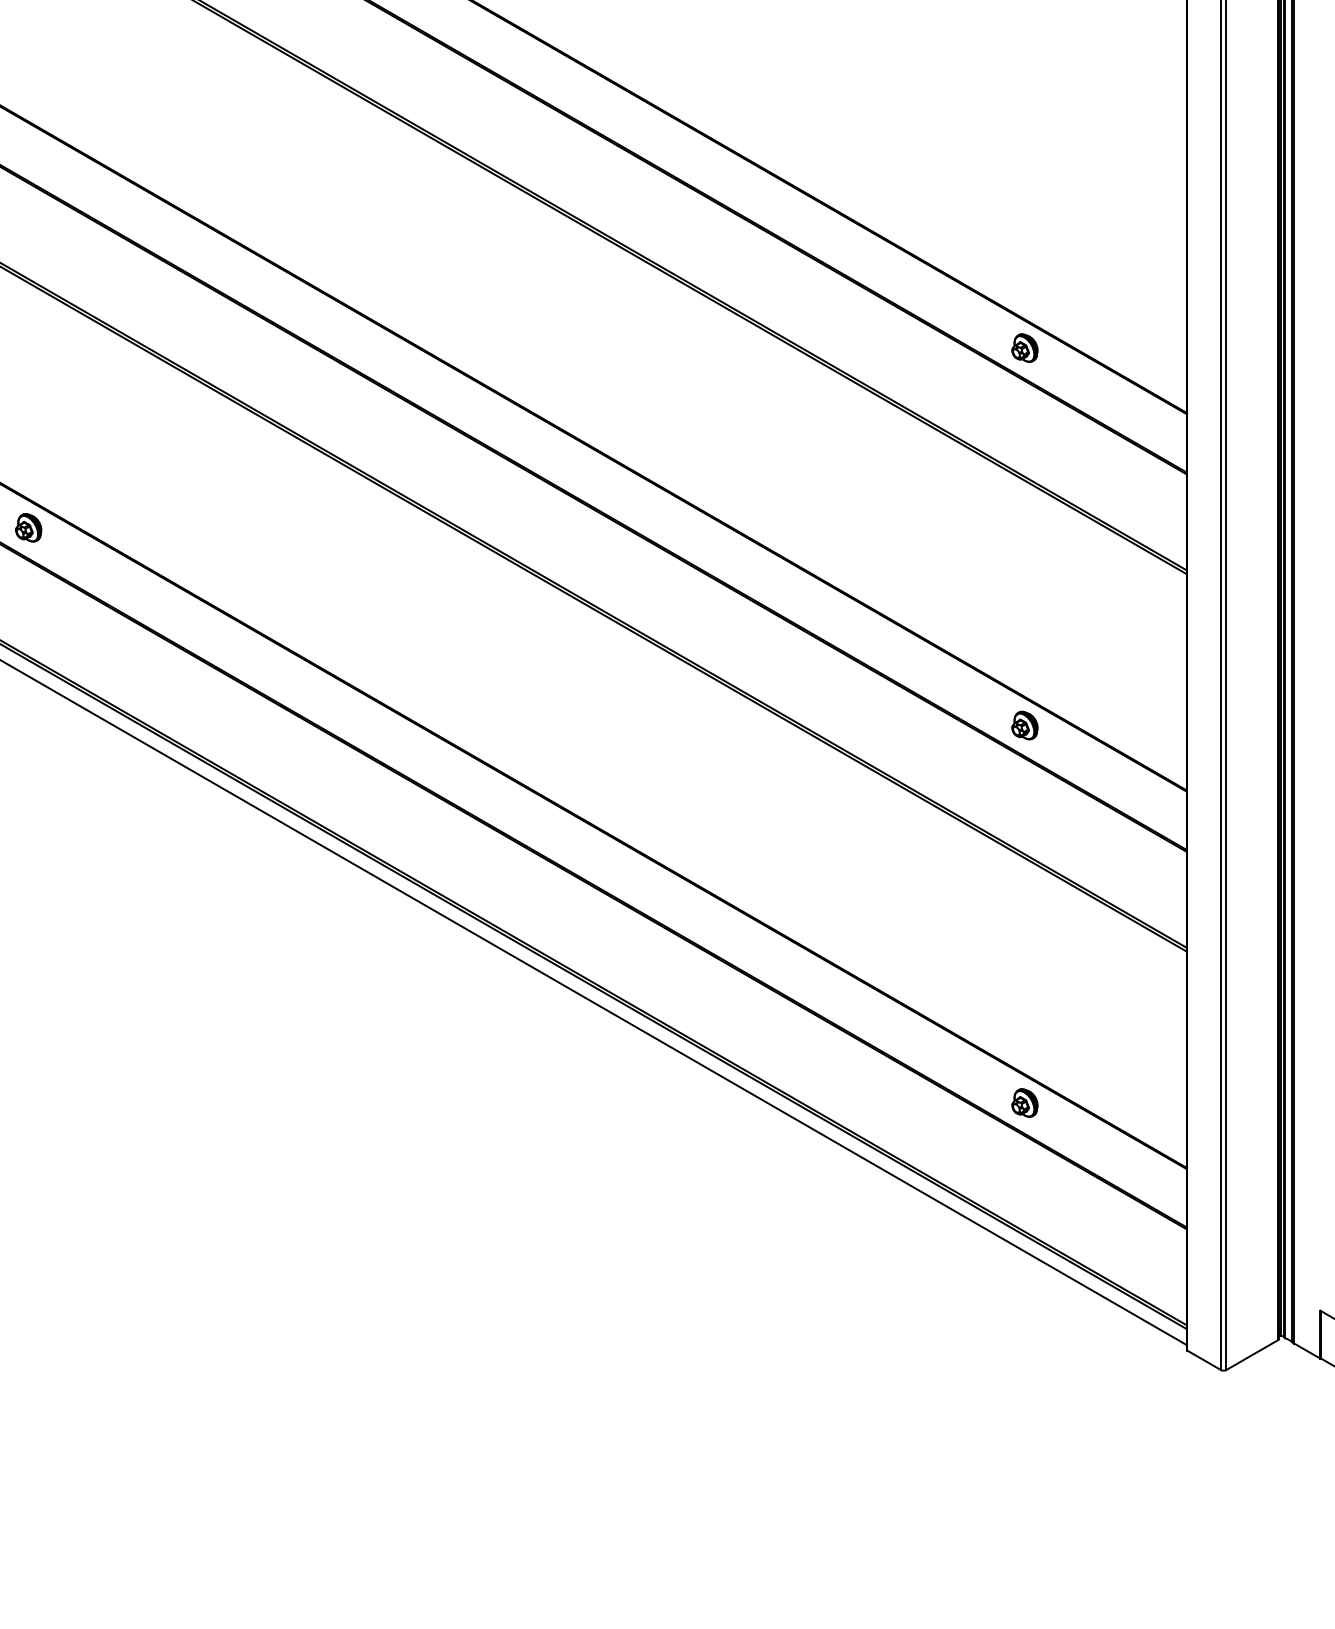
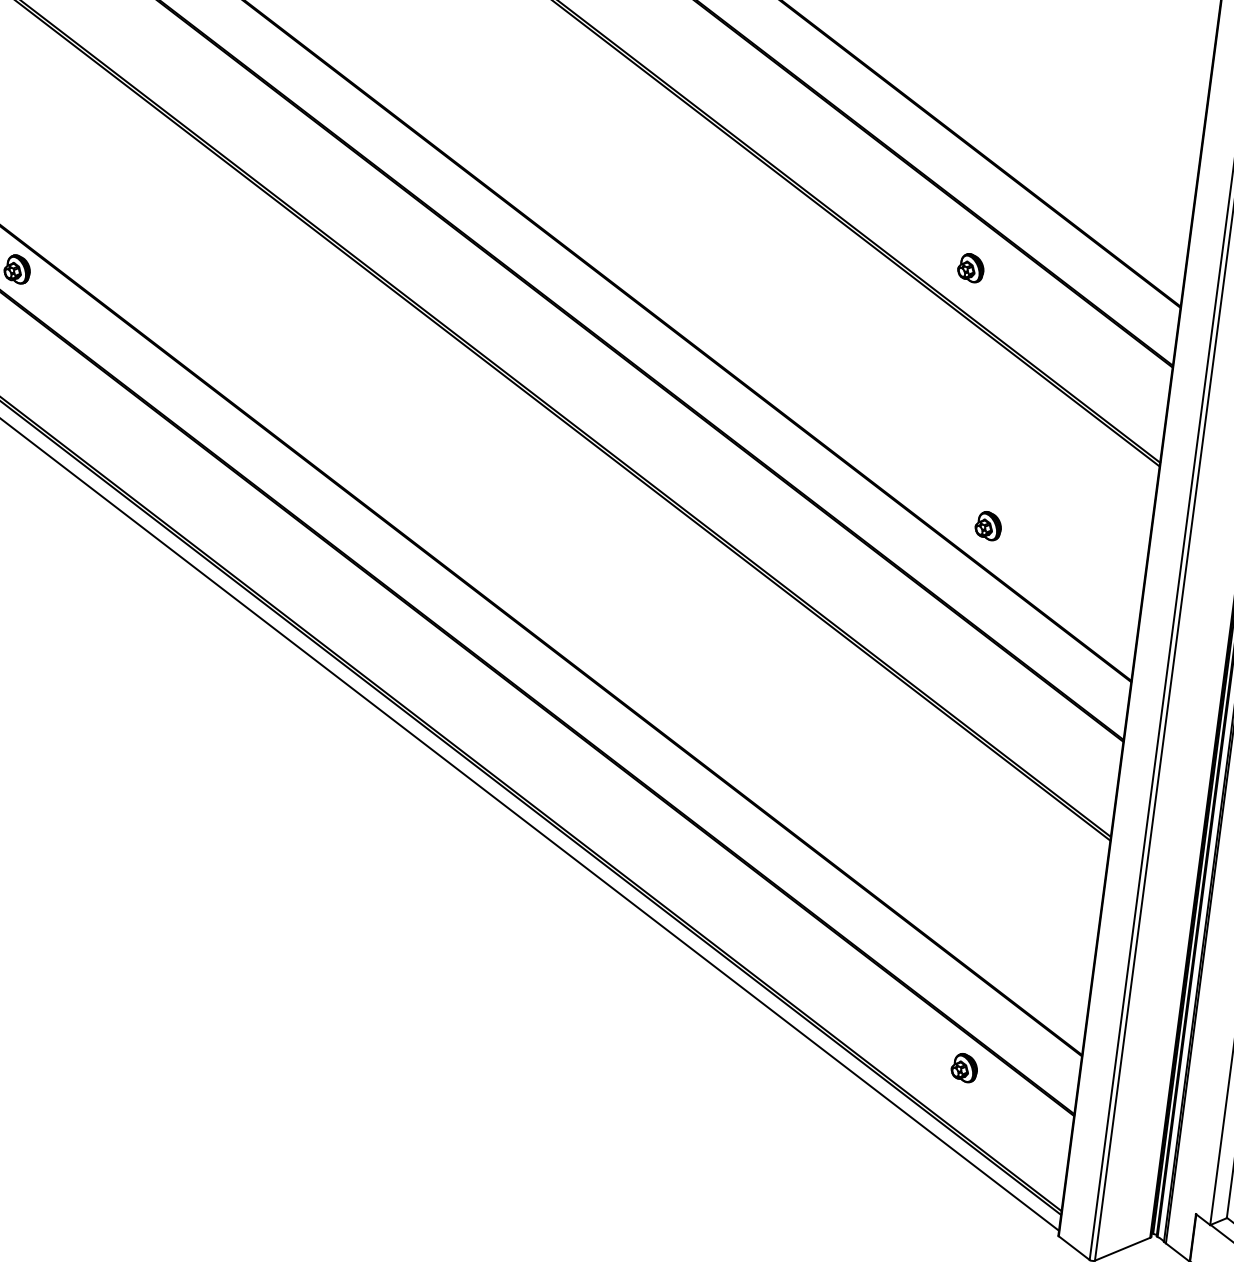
part: (1024, 347) -> (970, 267), moved
part: (1024, 725) -> (988, 525), moved
part: (1024, 1102) -> (964, 1067), moved

